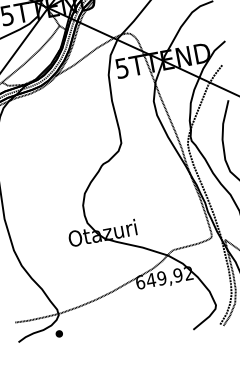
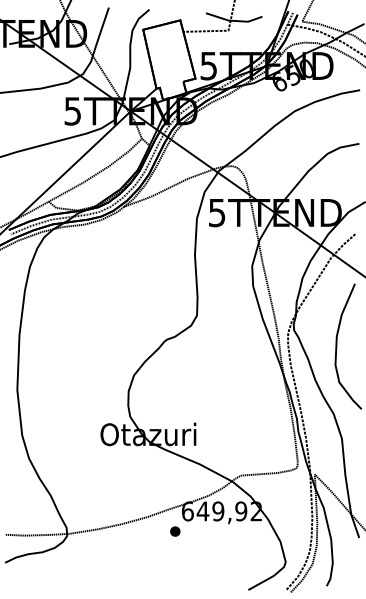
part: (59, 333) -> (175, 531), moved

